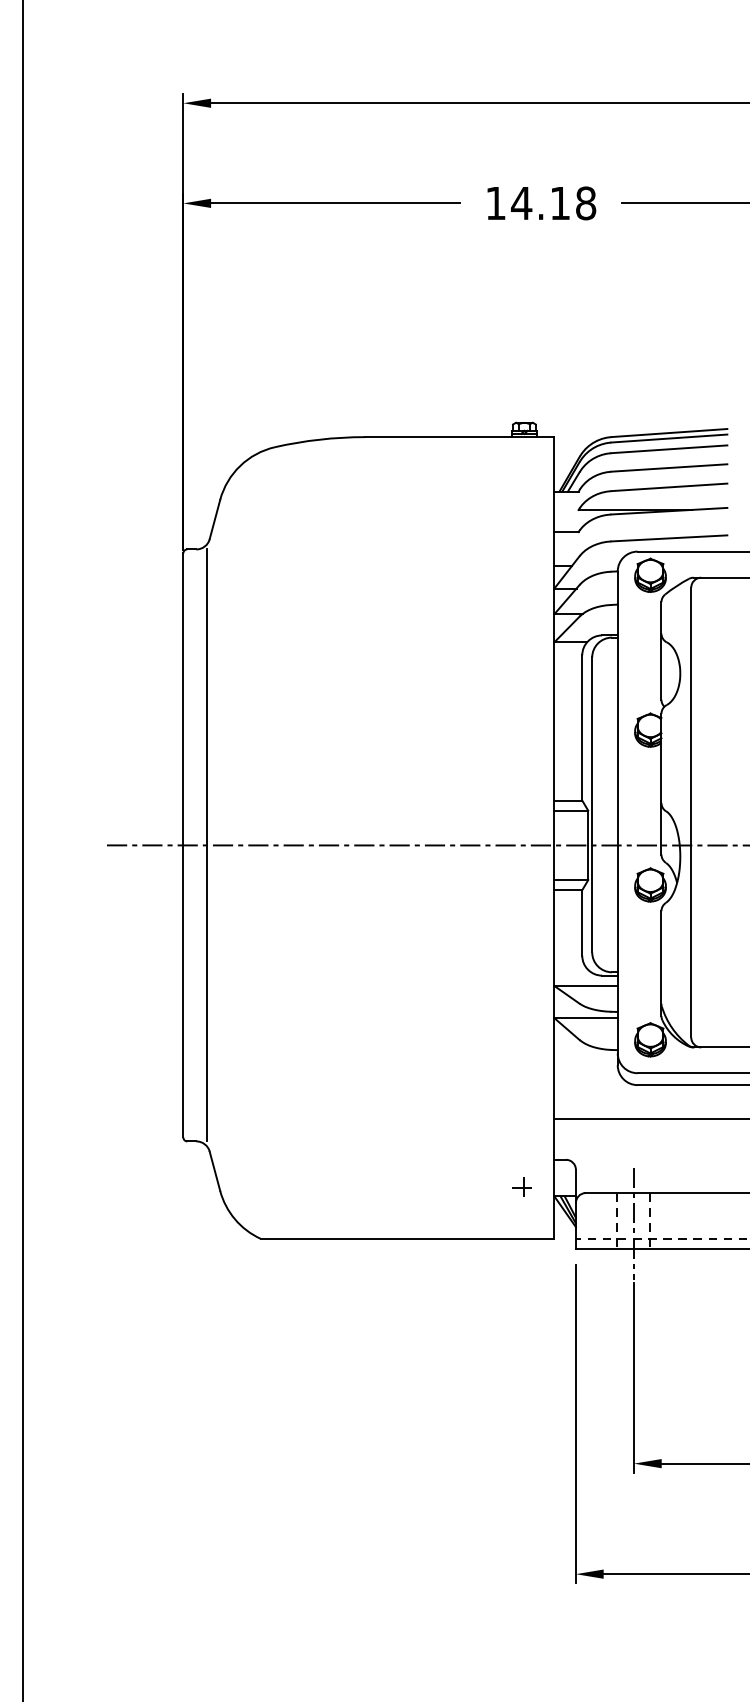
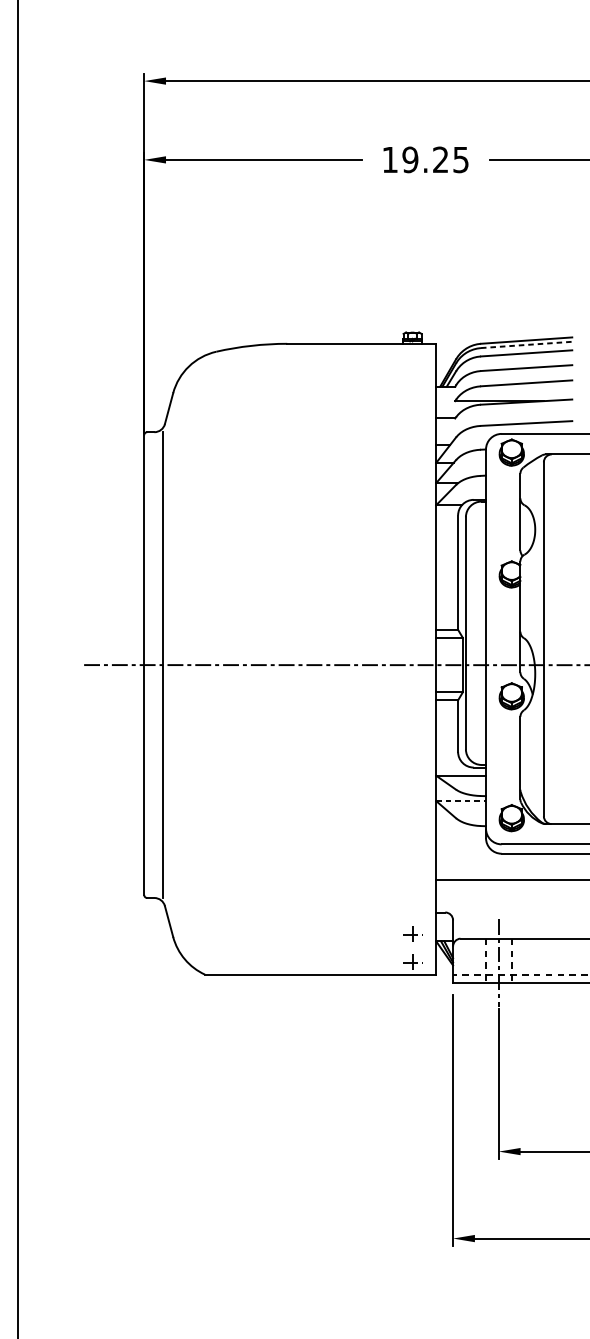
text: (553, 203) -> (435, 159), 14.18 -> 19.25
line: (669, 438) -> (526, 344), solid -> dashed
line: (586, 1018) -> (461, 801), solid -> dashed
part: (521, 1222) -> (410, 961), added

